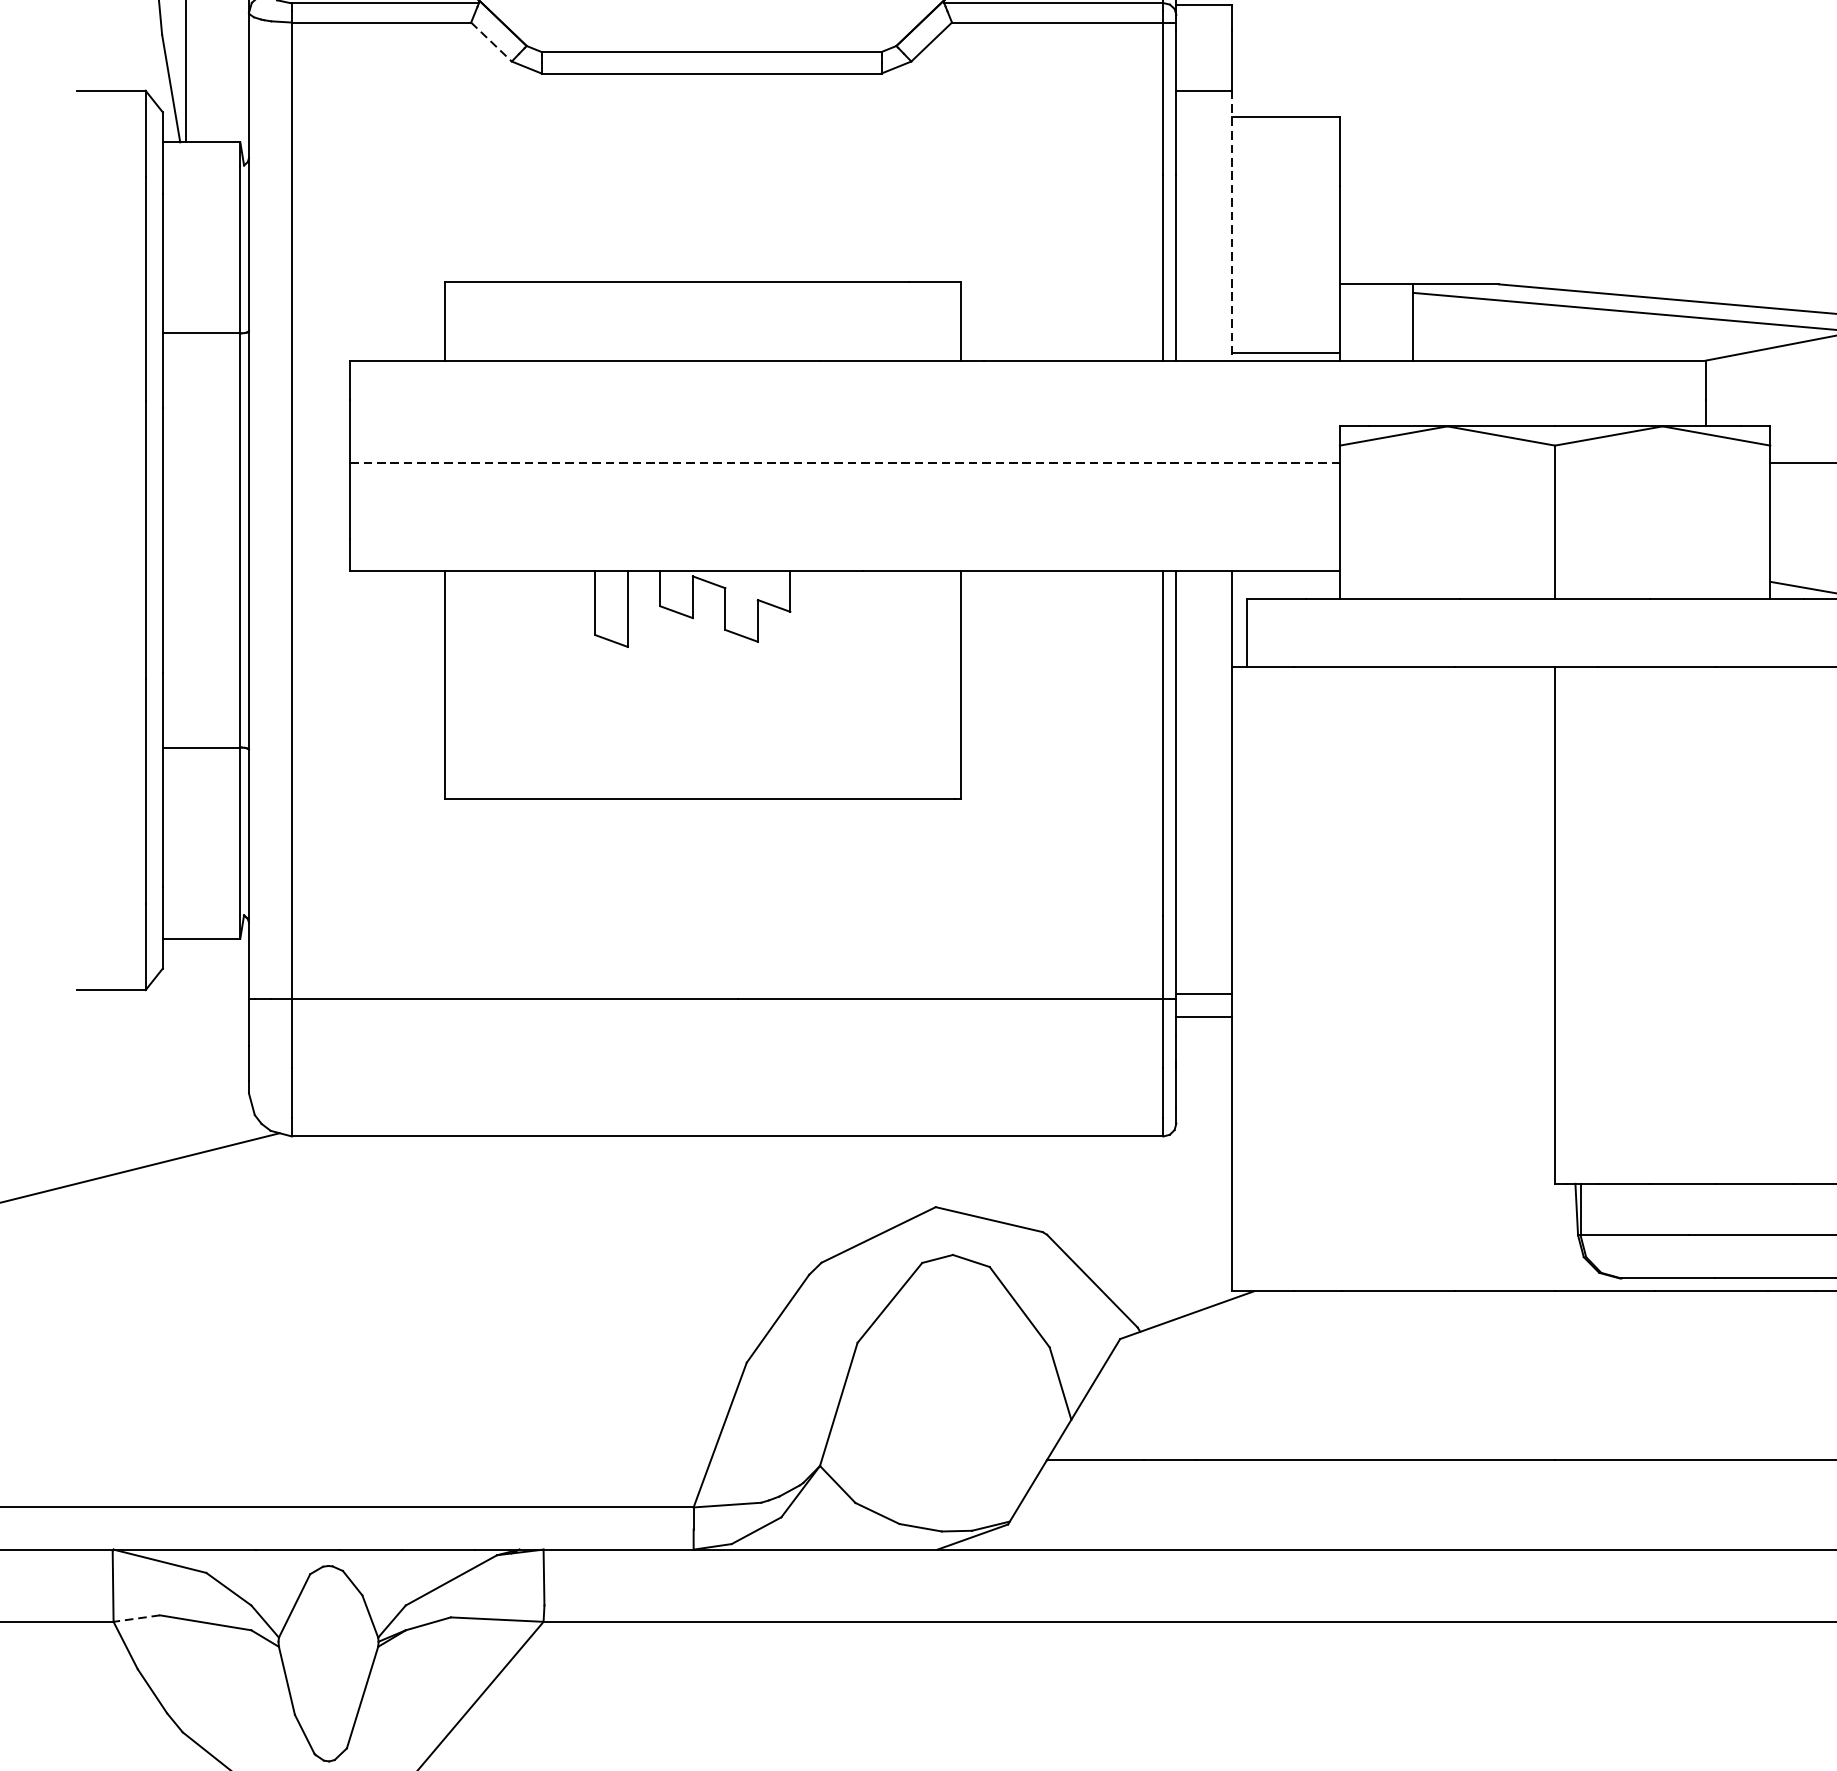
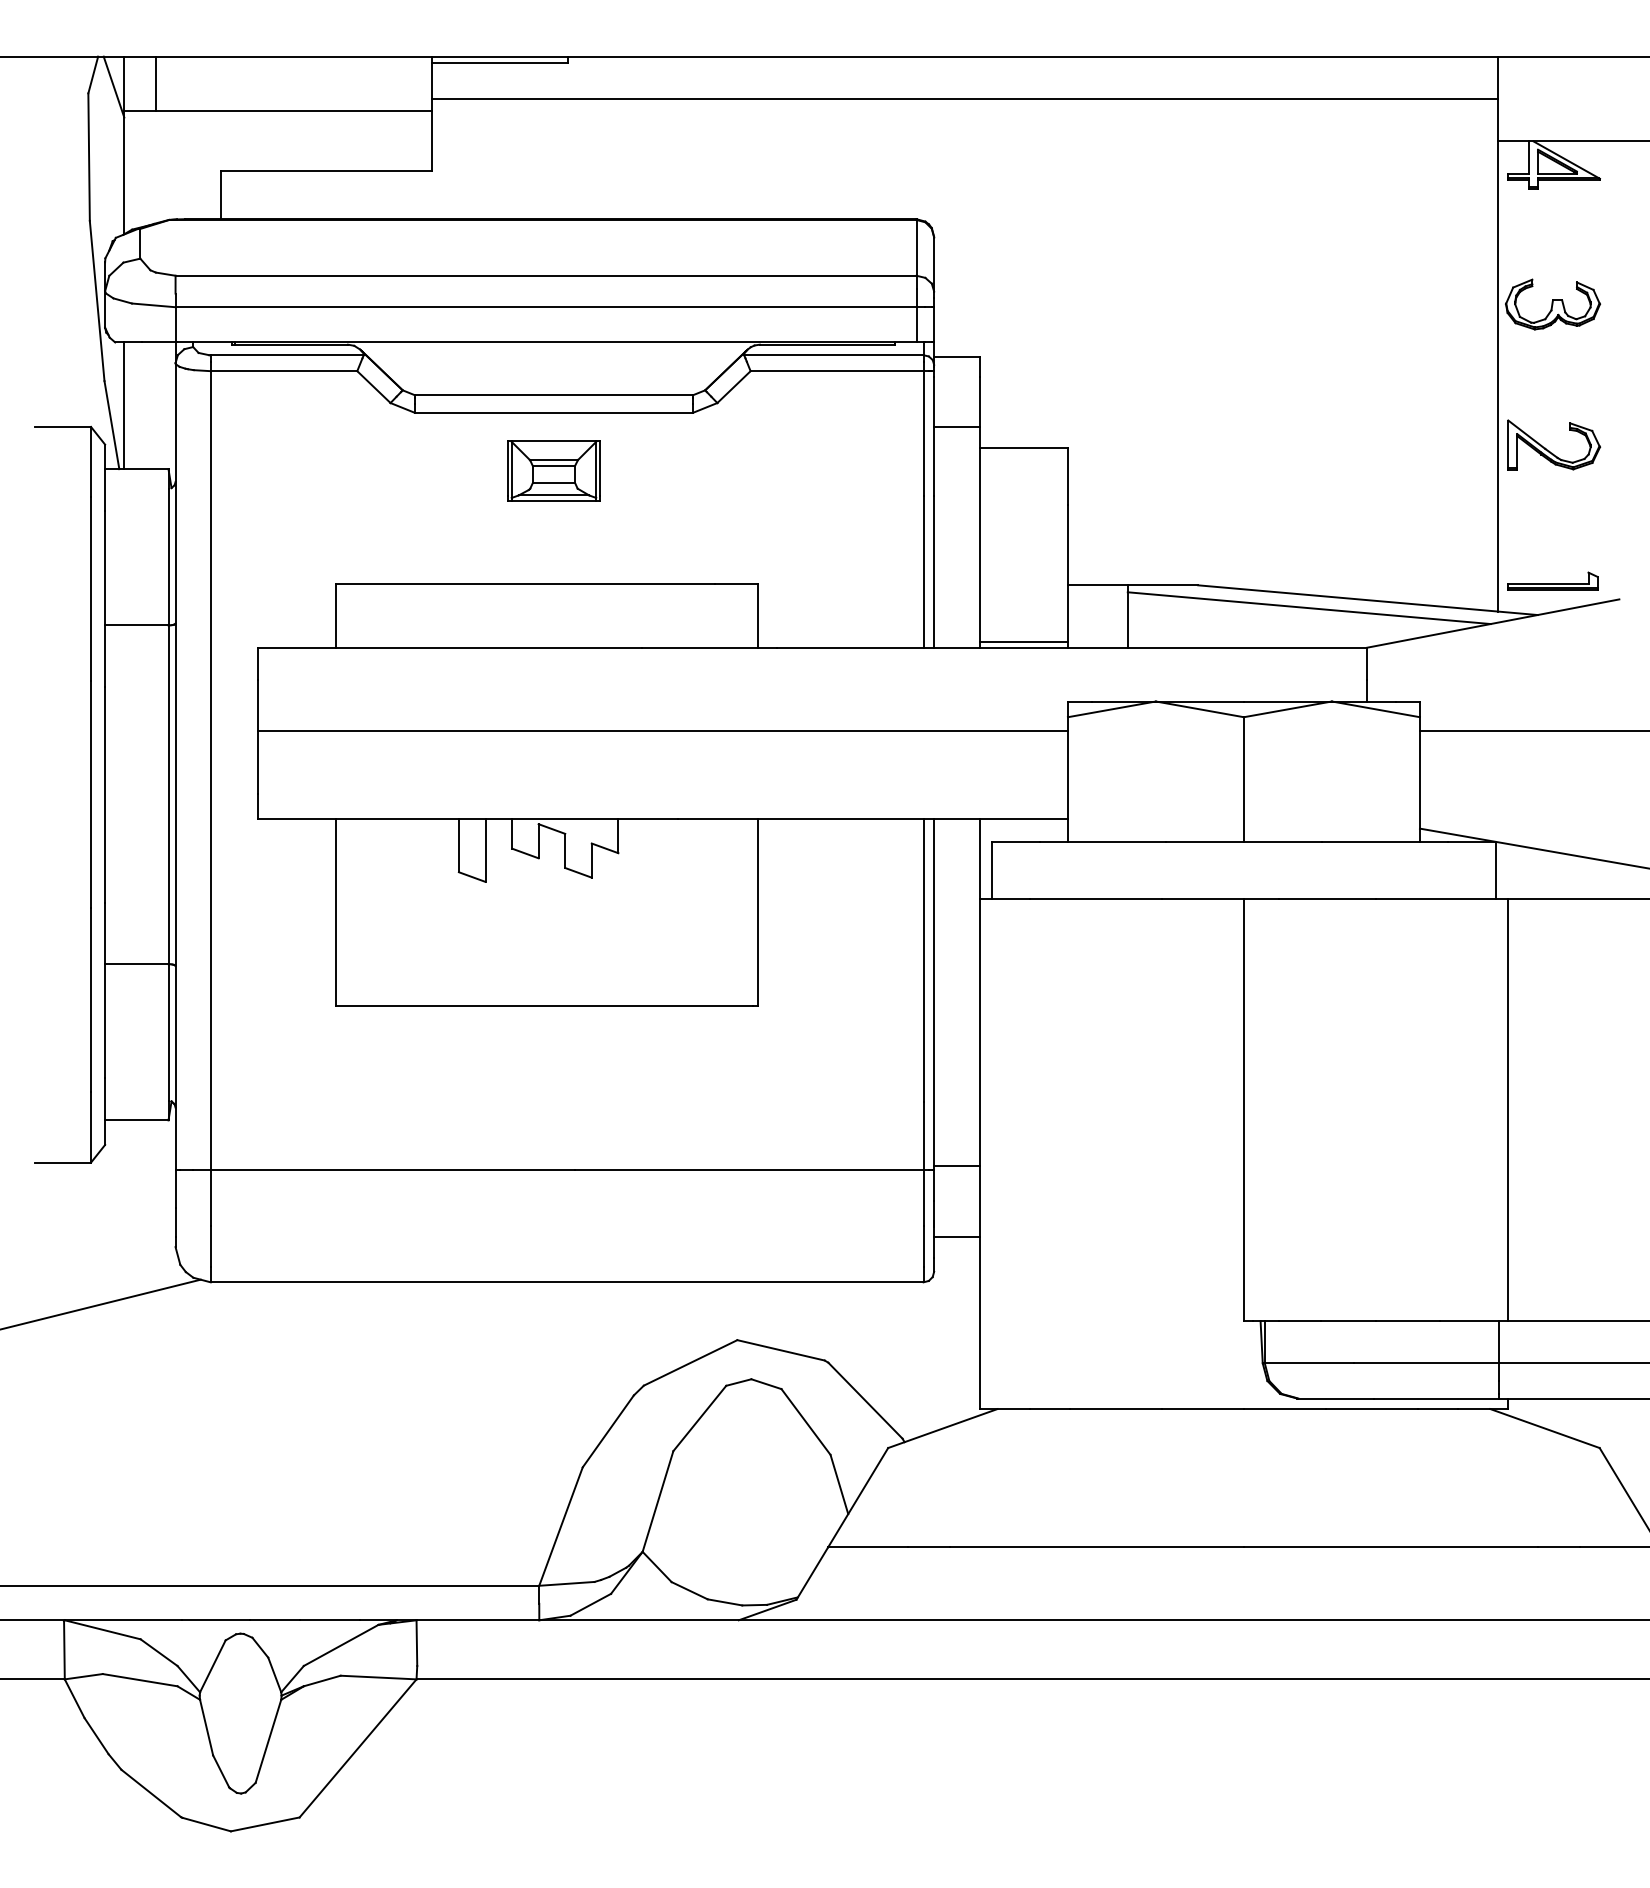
line: (492, 42) -> (374, 387), dashed -> solid
part: (711, 144) -> (553, 470), added
line: (1231, 225) -> (979, 537), dashed -> solid
line: (845, 463) -> (663, 731), dashed -> solid
line: (1203, 1016) -> (956, 1236), moved
line: (136, 1618) -> (83, 1676), dashed -> solid

